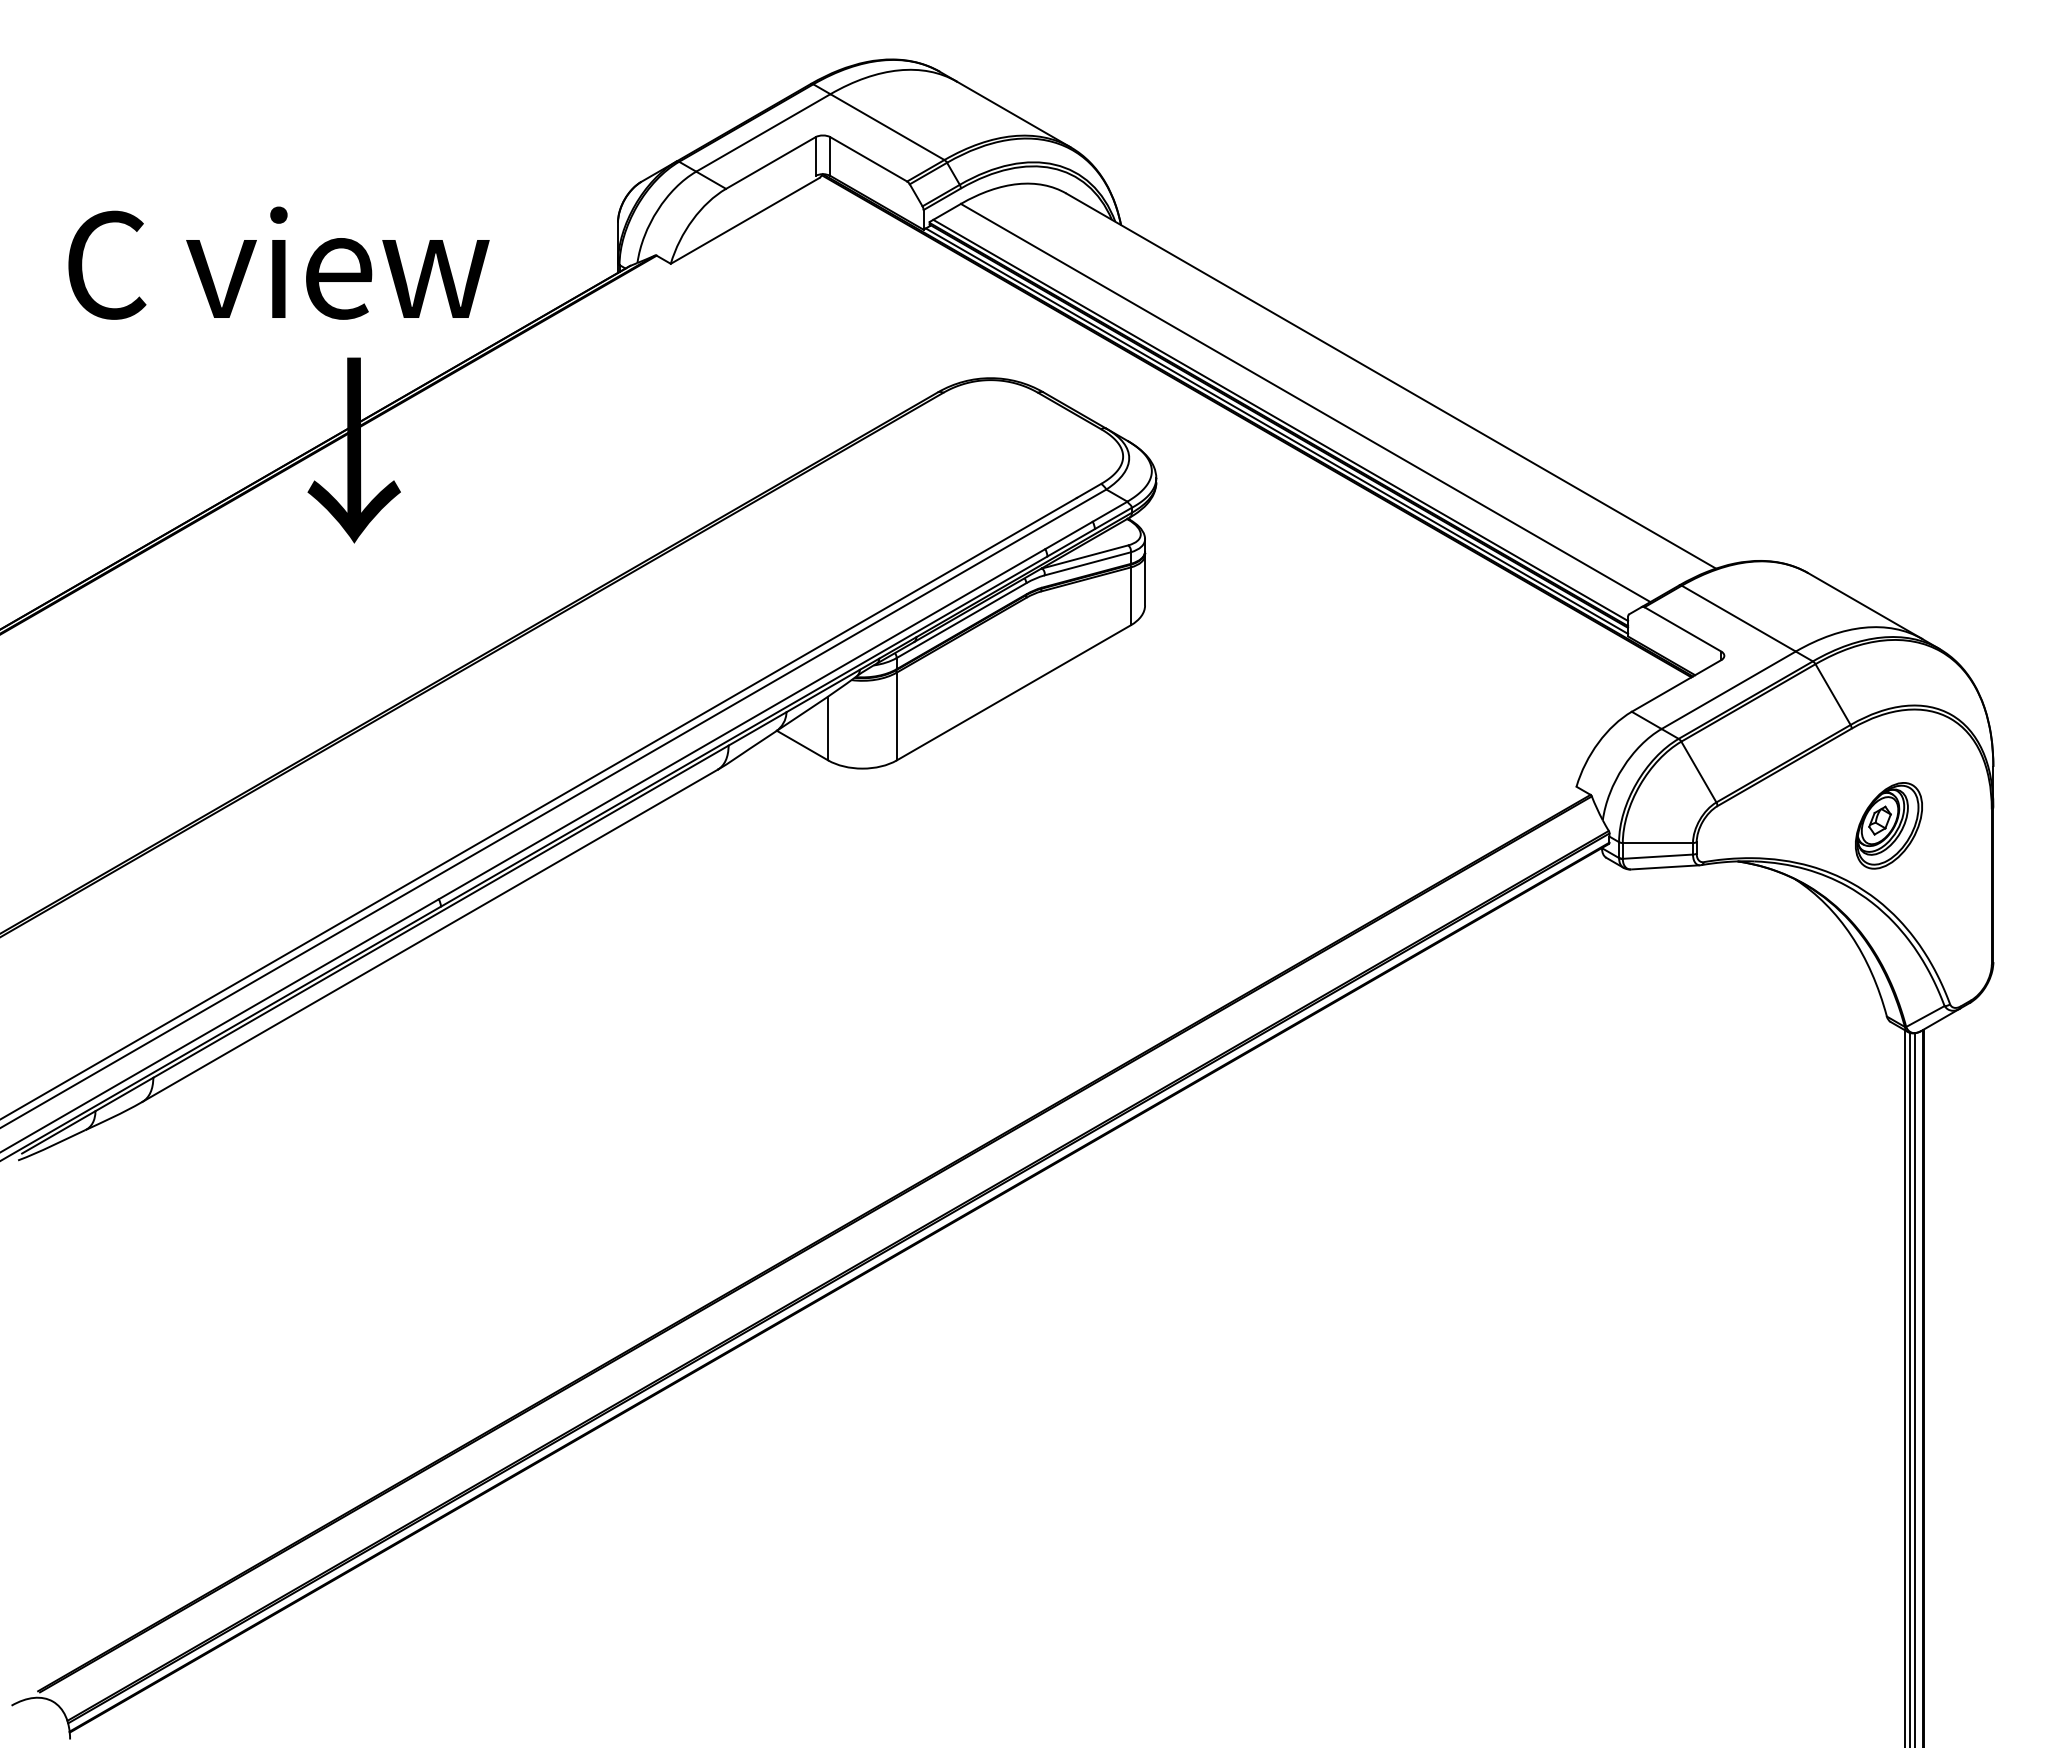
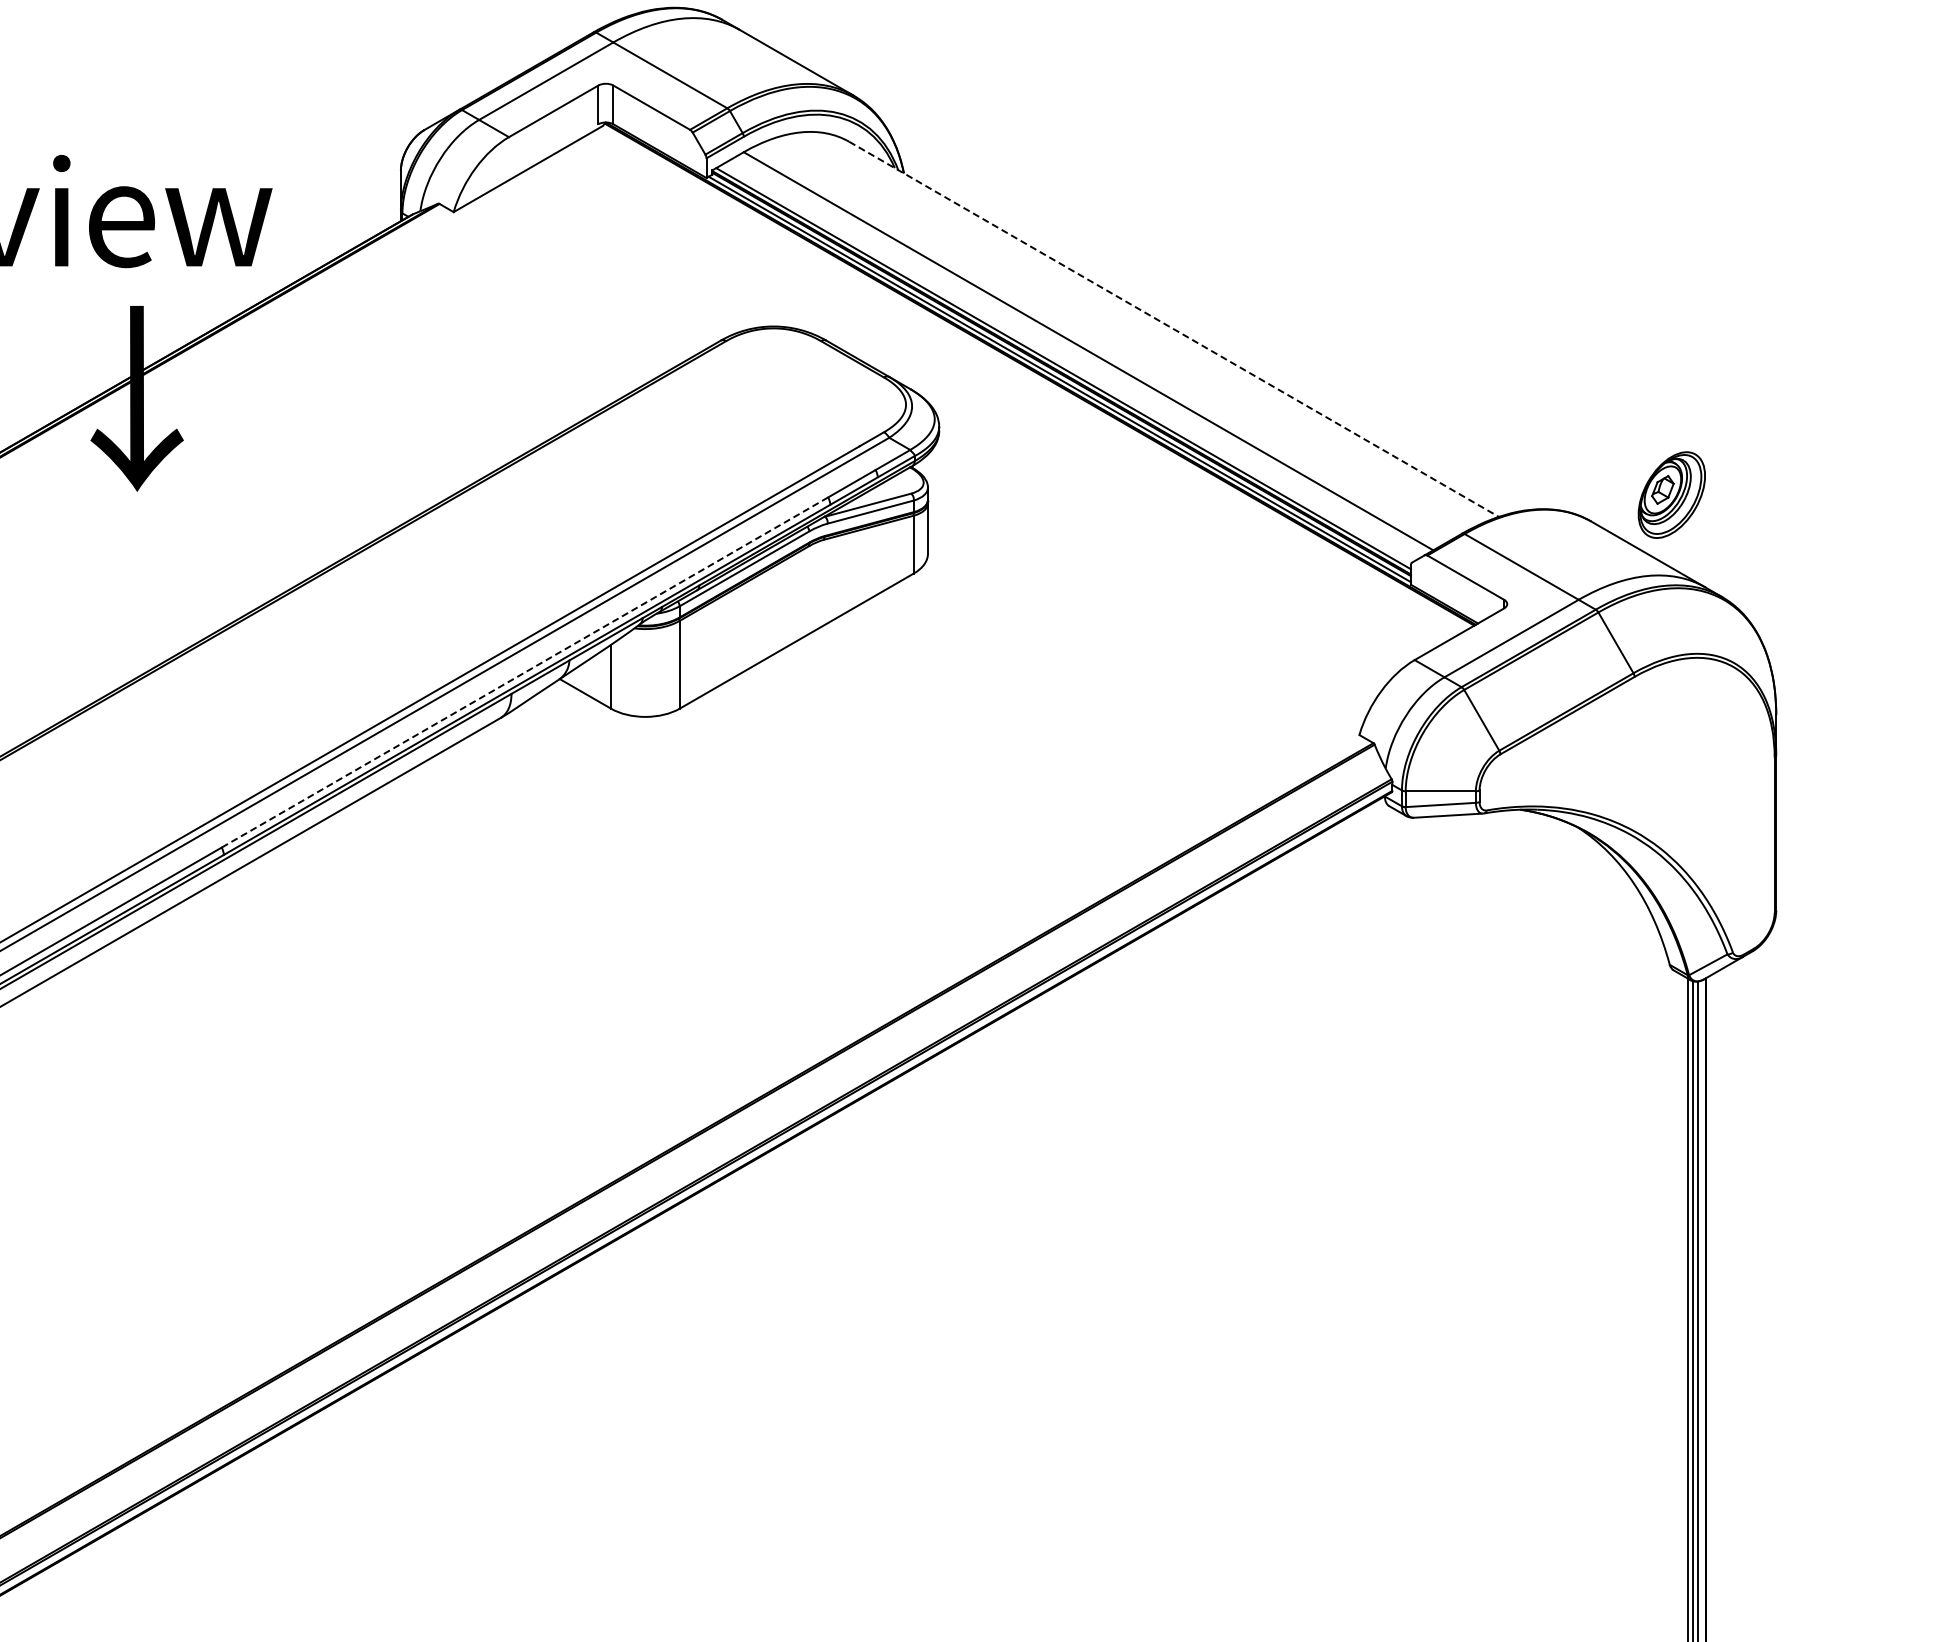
line: (1391, 381) -> (1174, 329), solid -> dashed
line: (741, 724) -> (524, 672), solid -> dashed
part: (1888, 825) -> (1671, 494), moved

